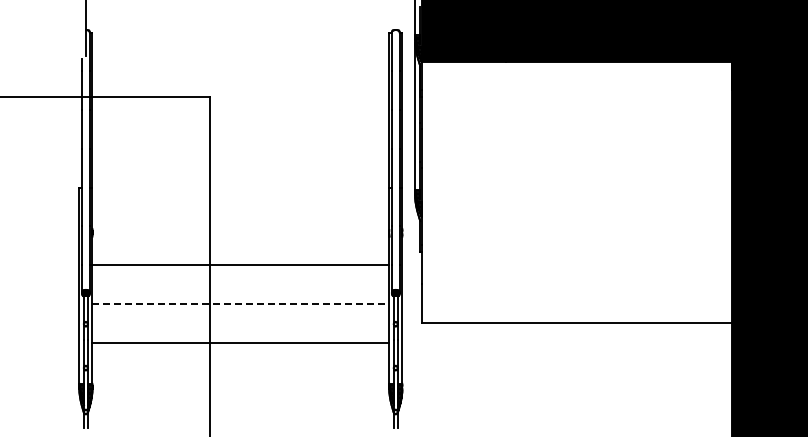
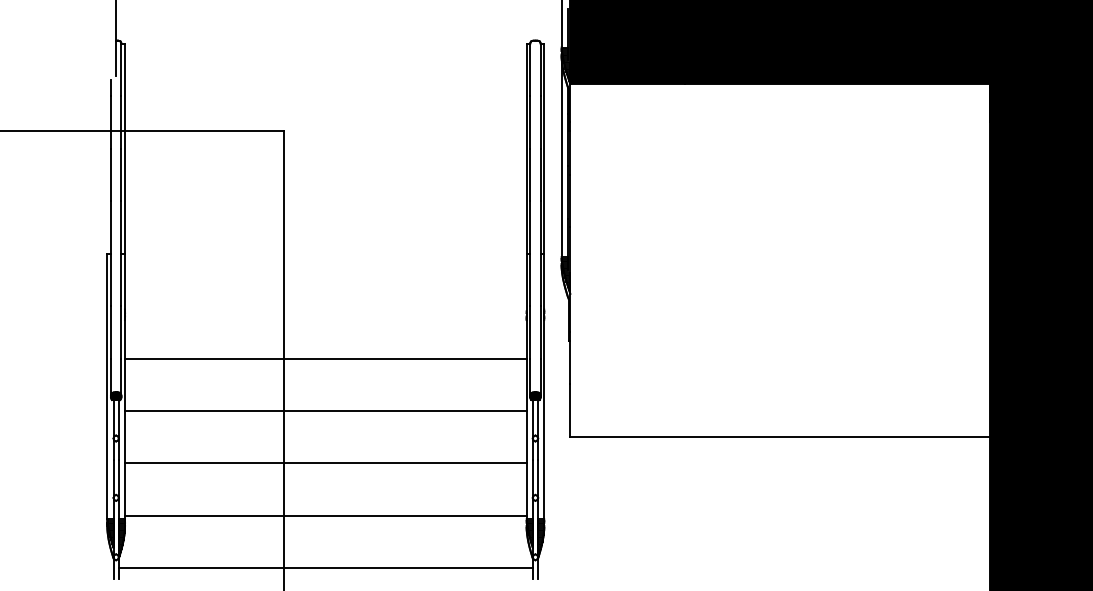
line: (241, 303) -> (326, 410), dashed -> solid
line: (240, 381) -> (325, 516), added
line: (240, 420) -> (325, 568), added

